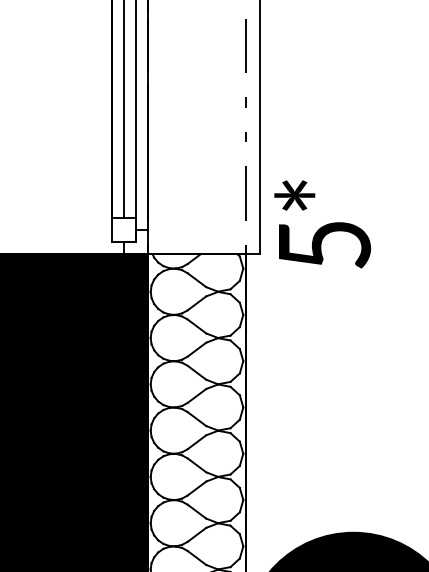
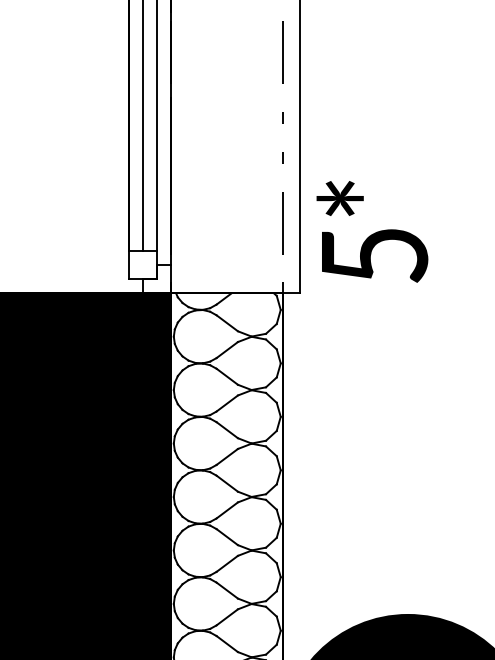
text: (322, 224) -> (372, 231), moved

